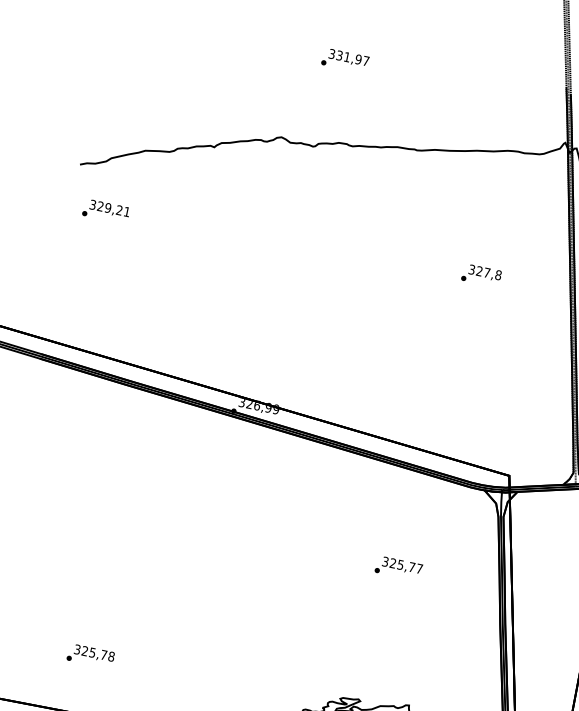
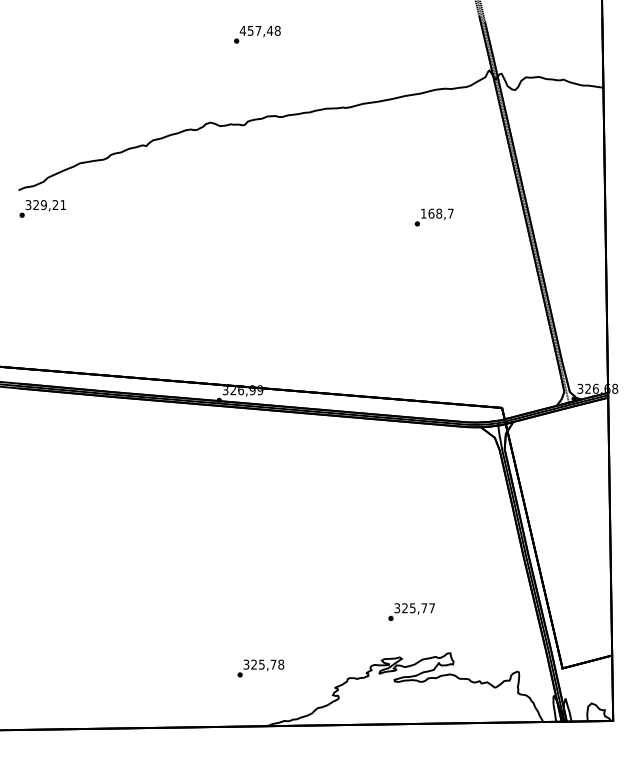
text: (348, 57) -> (259, 30), 331,97 -> 457,48
text: (106, 211) -> (42, 208), moved
text: (484, 272) -> (436, 213), 327,8 -> 168,7
text: (398, 567) -> (411, 611), moved
text: (90, 656) -> (260, 668), moved

